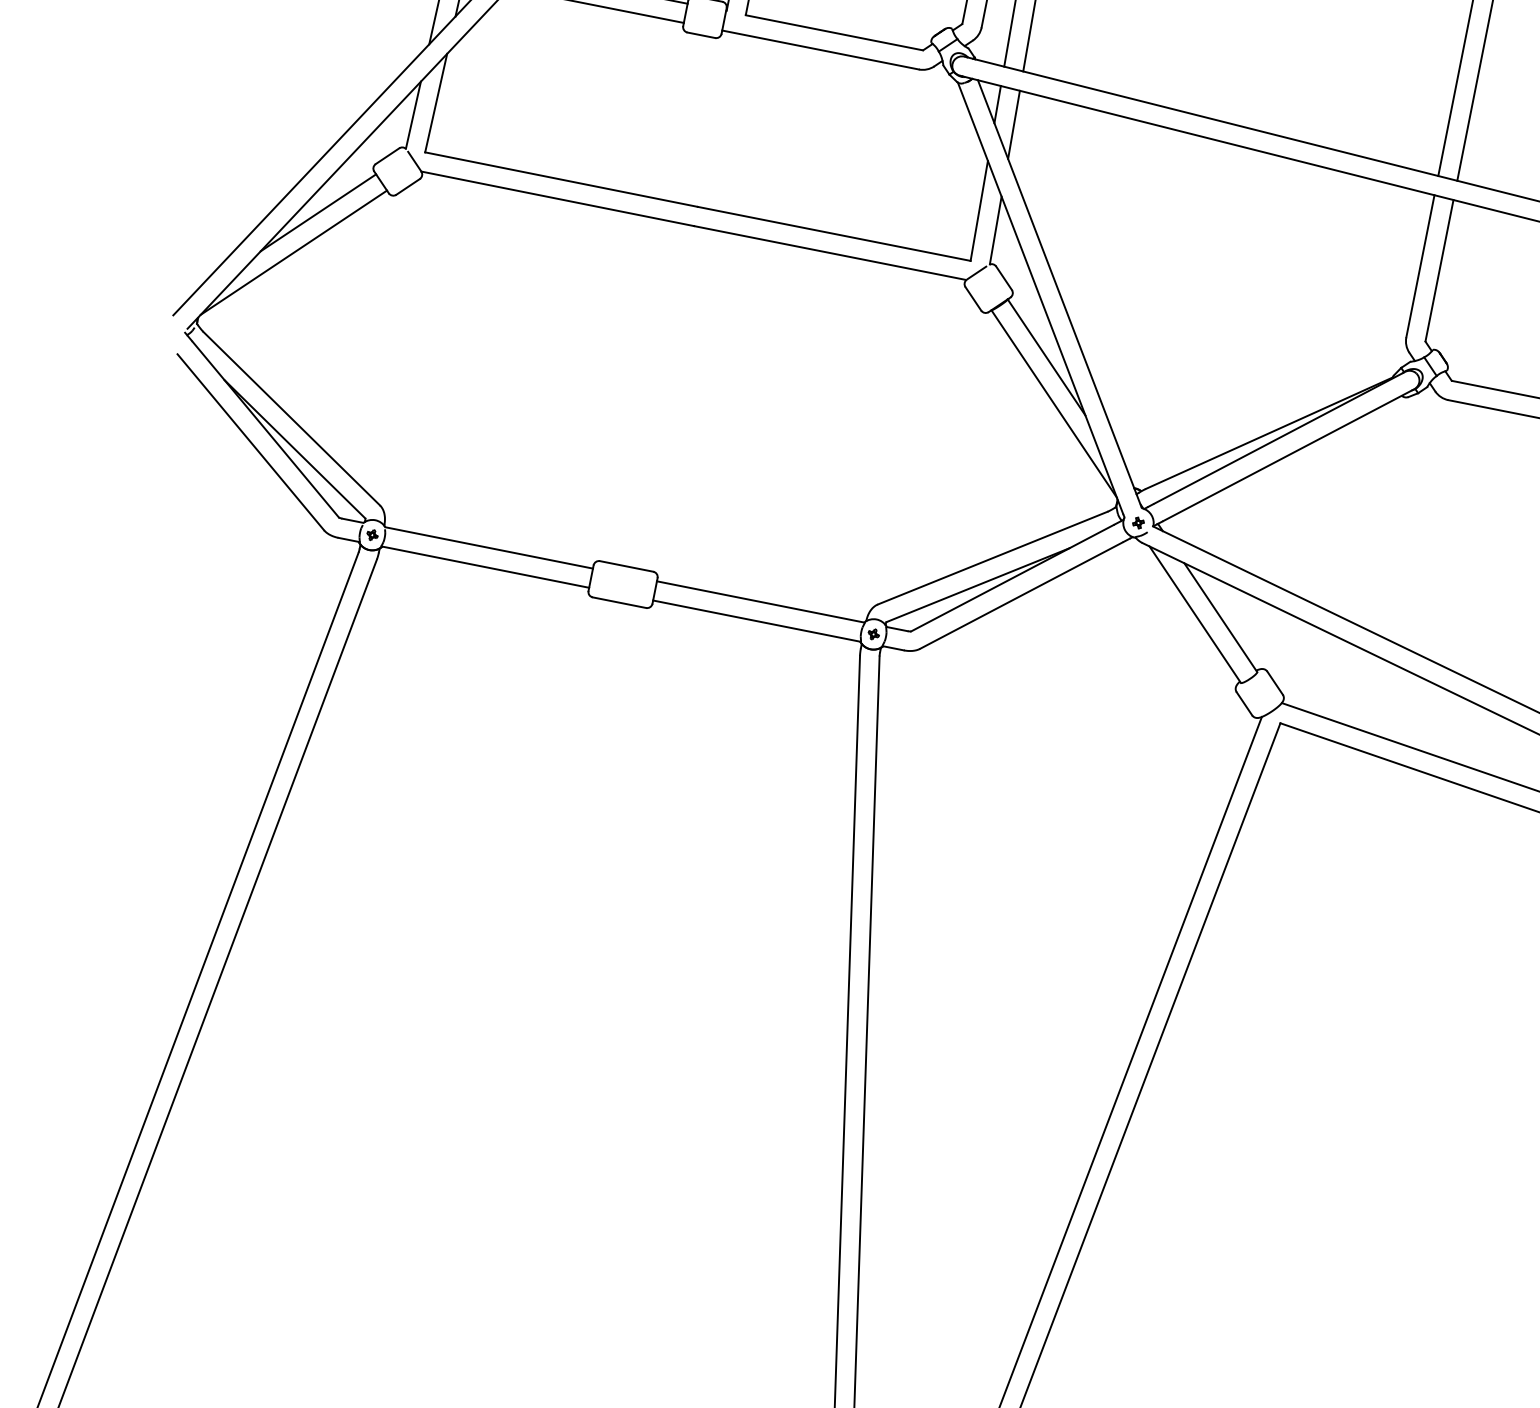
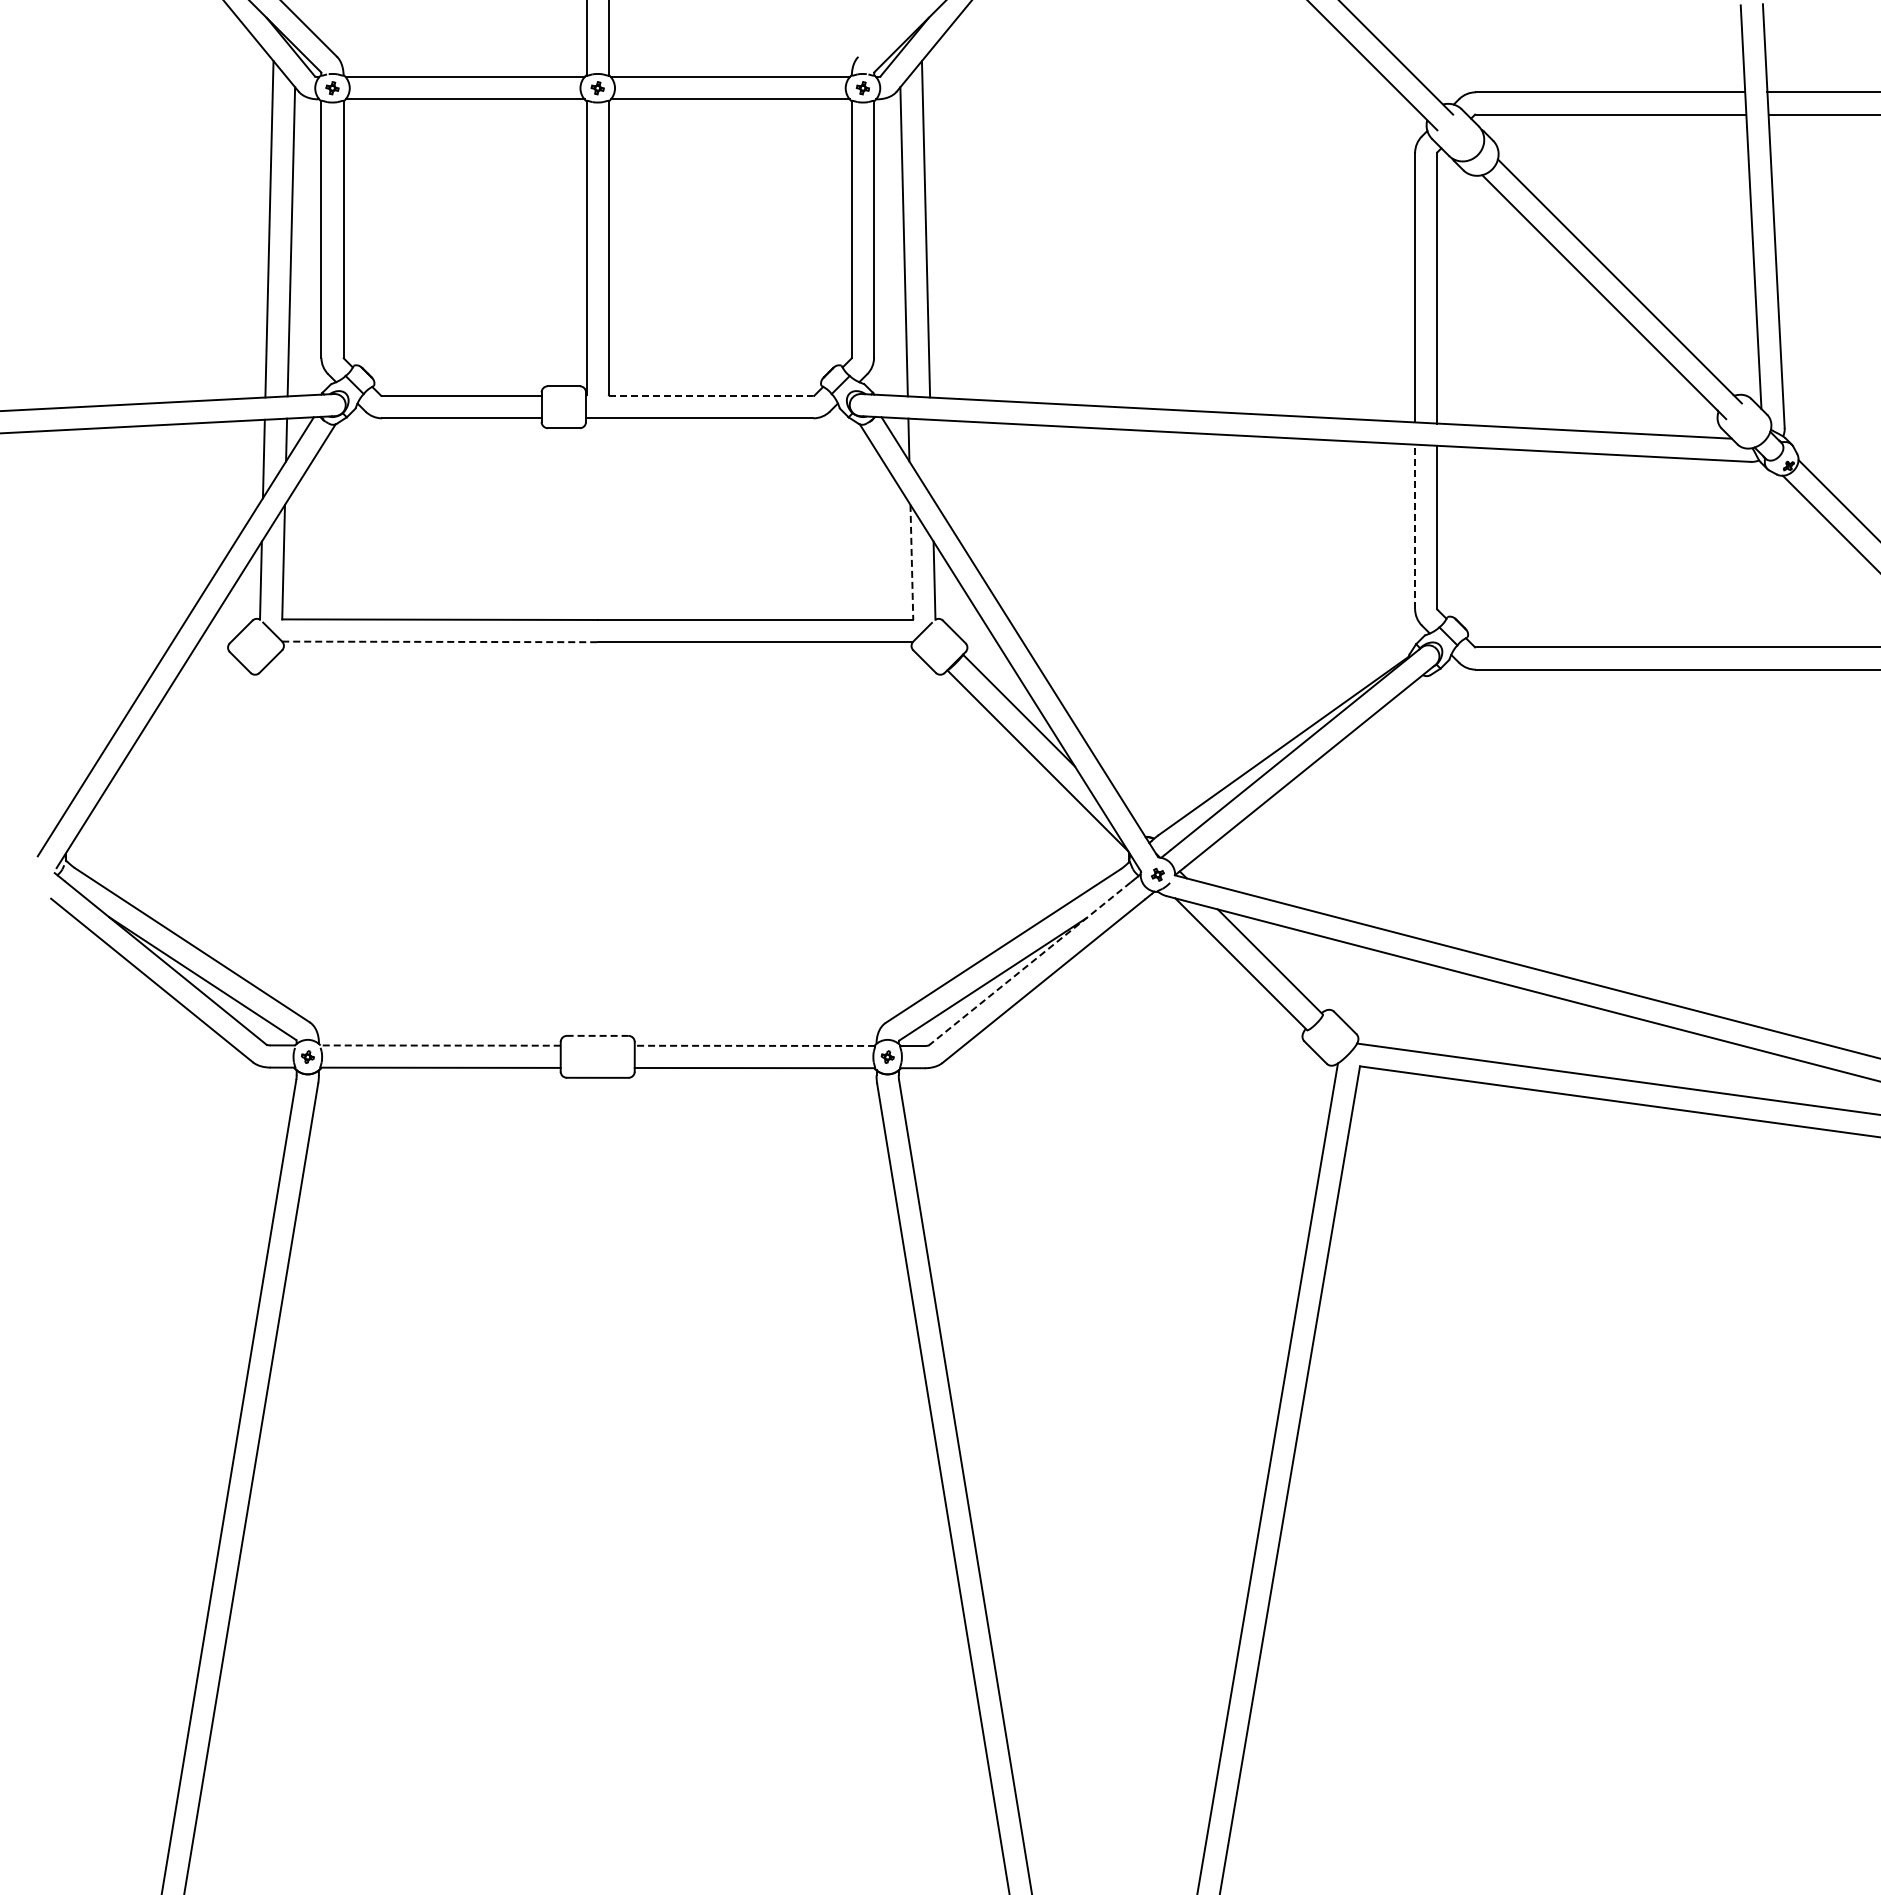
line: (834, 33) -> (711, 396), solid -> dashed
line: (1014, 124) -> (931, 458), removed
line: (557, 198) -> (439, 641), solid -> dashed
line: (978, 210) -> (911, 562), solid -> dashed
line: (318, 212) -> (176, 709), removed
line: (294, 252) -> (158, 759), removed
line: (1420, 266) -> (1415, 526), solid -> dashed
line: (489, 547) -> (440, 1045), solid -> dashed
line: (626, 566) -> (597, 1035), solid -> dashed
line: (1012, 578) -> (1029, 964), solid -> dashed
line: (760, 601) -> (754, 1045), solid -> dashed

